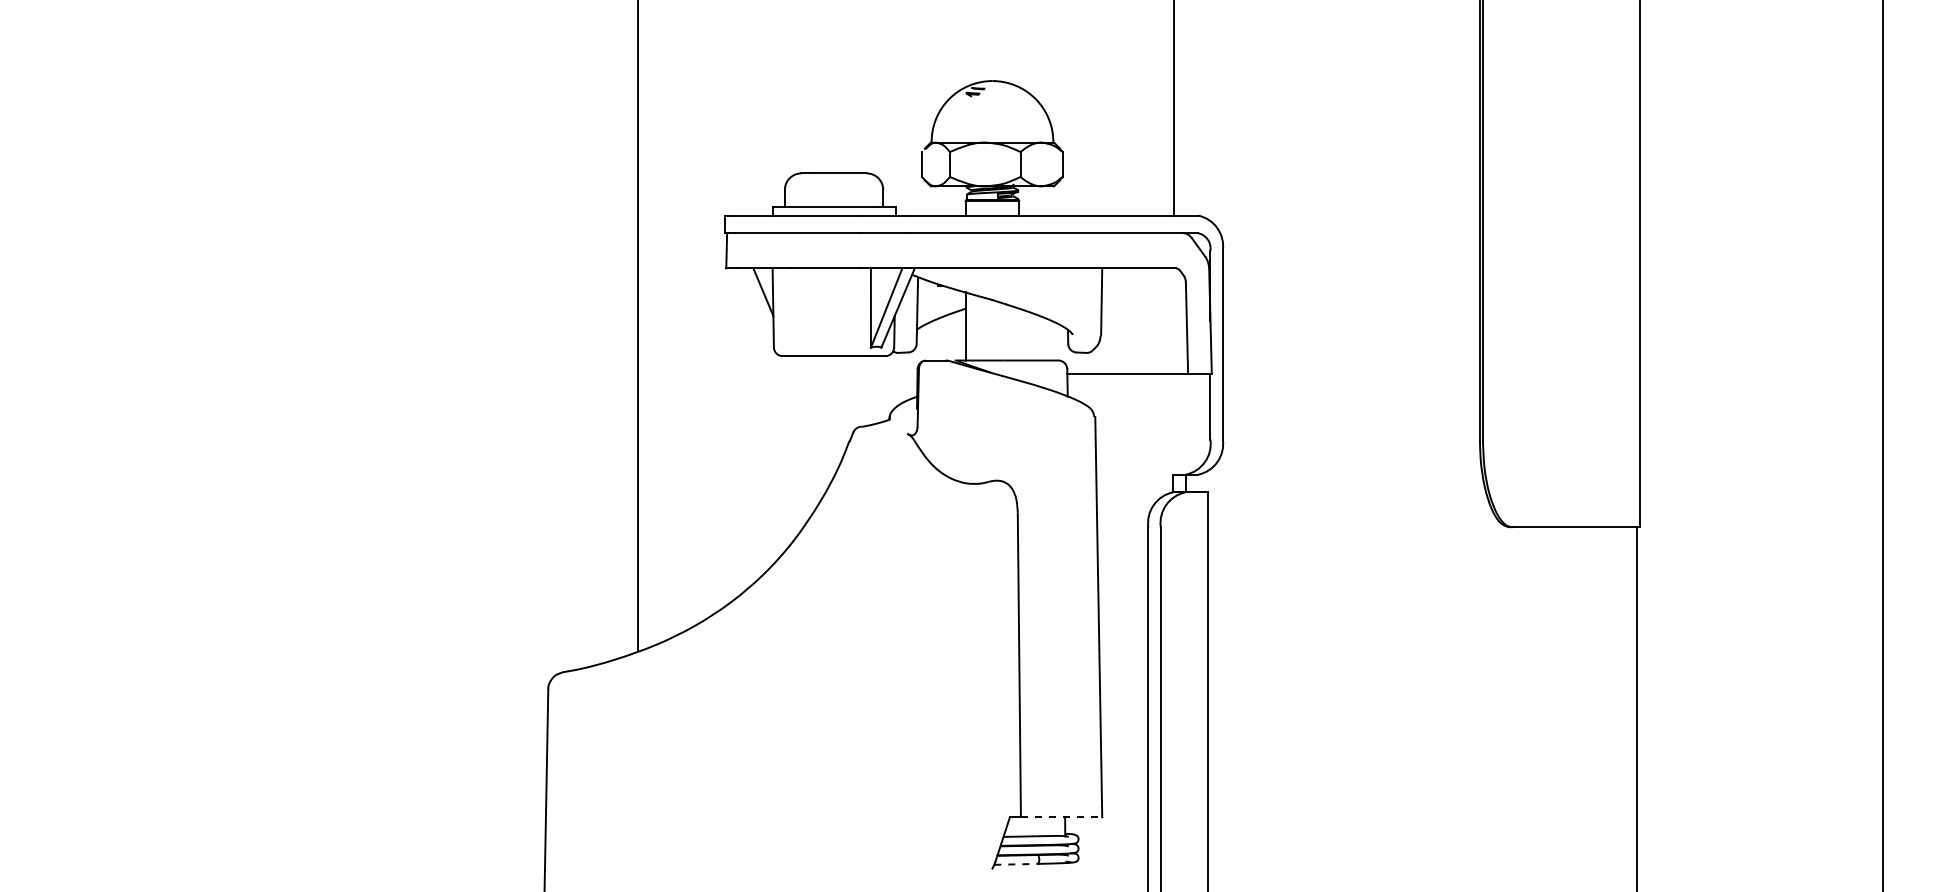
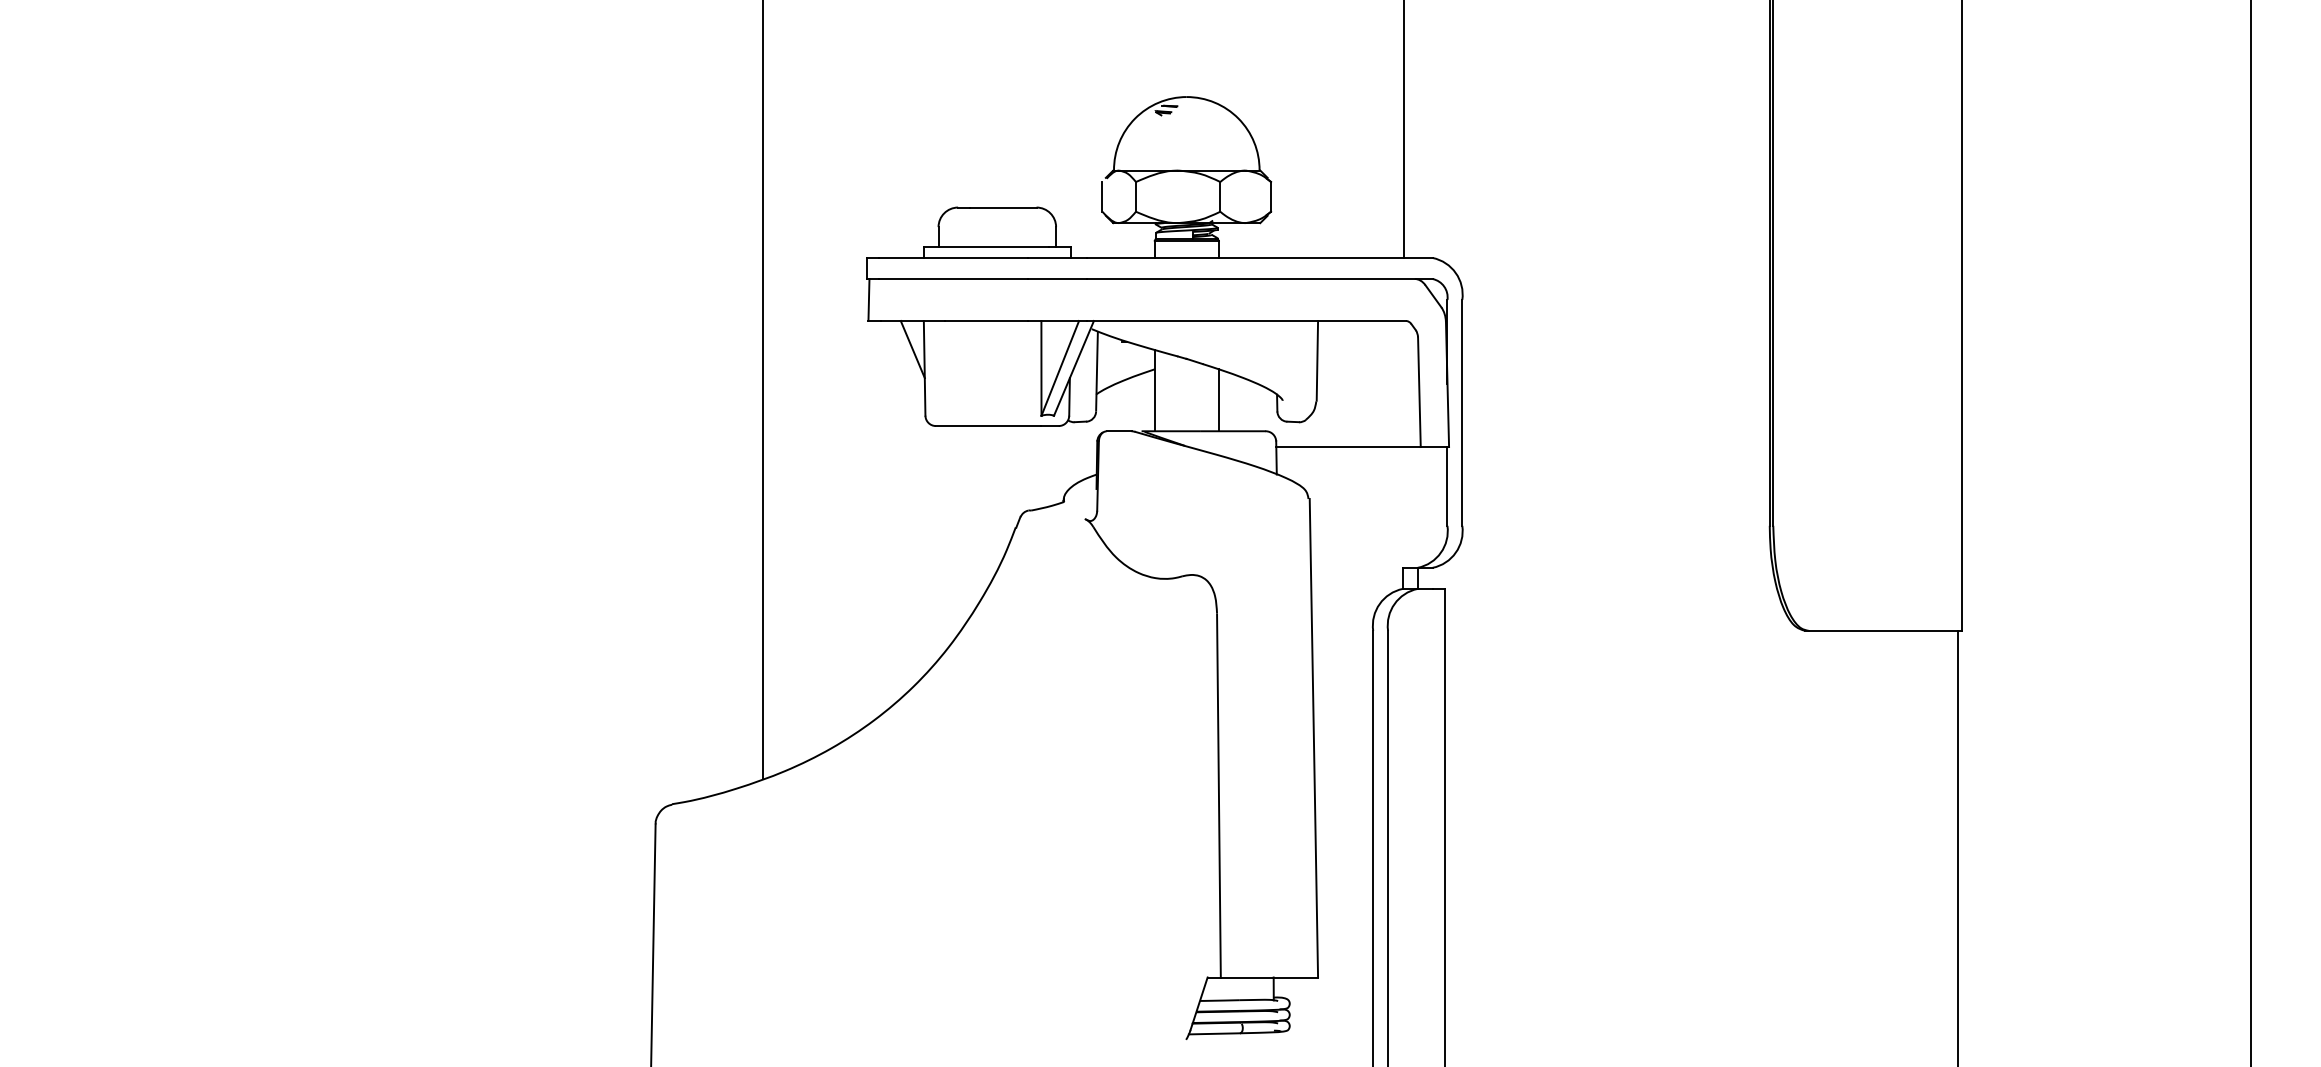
line: (1018, 334) -> (1218, 400), added
line: (1061, 817) -> (1269, 977), dashed -> solid
line: (1015, 864) -> (1214, 1033), dashed -> solid

